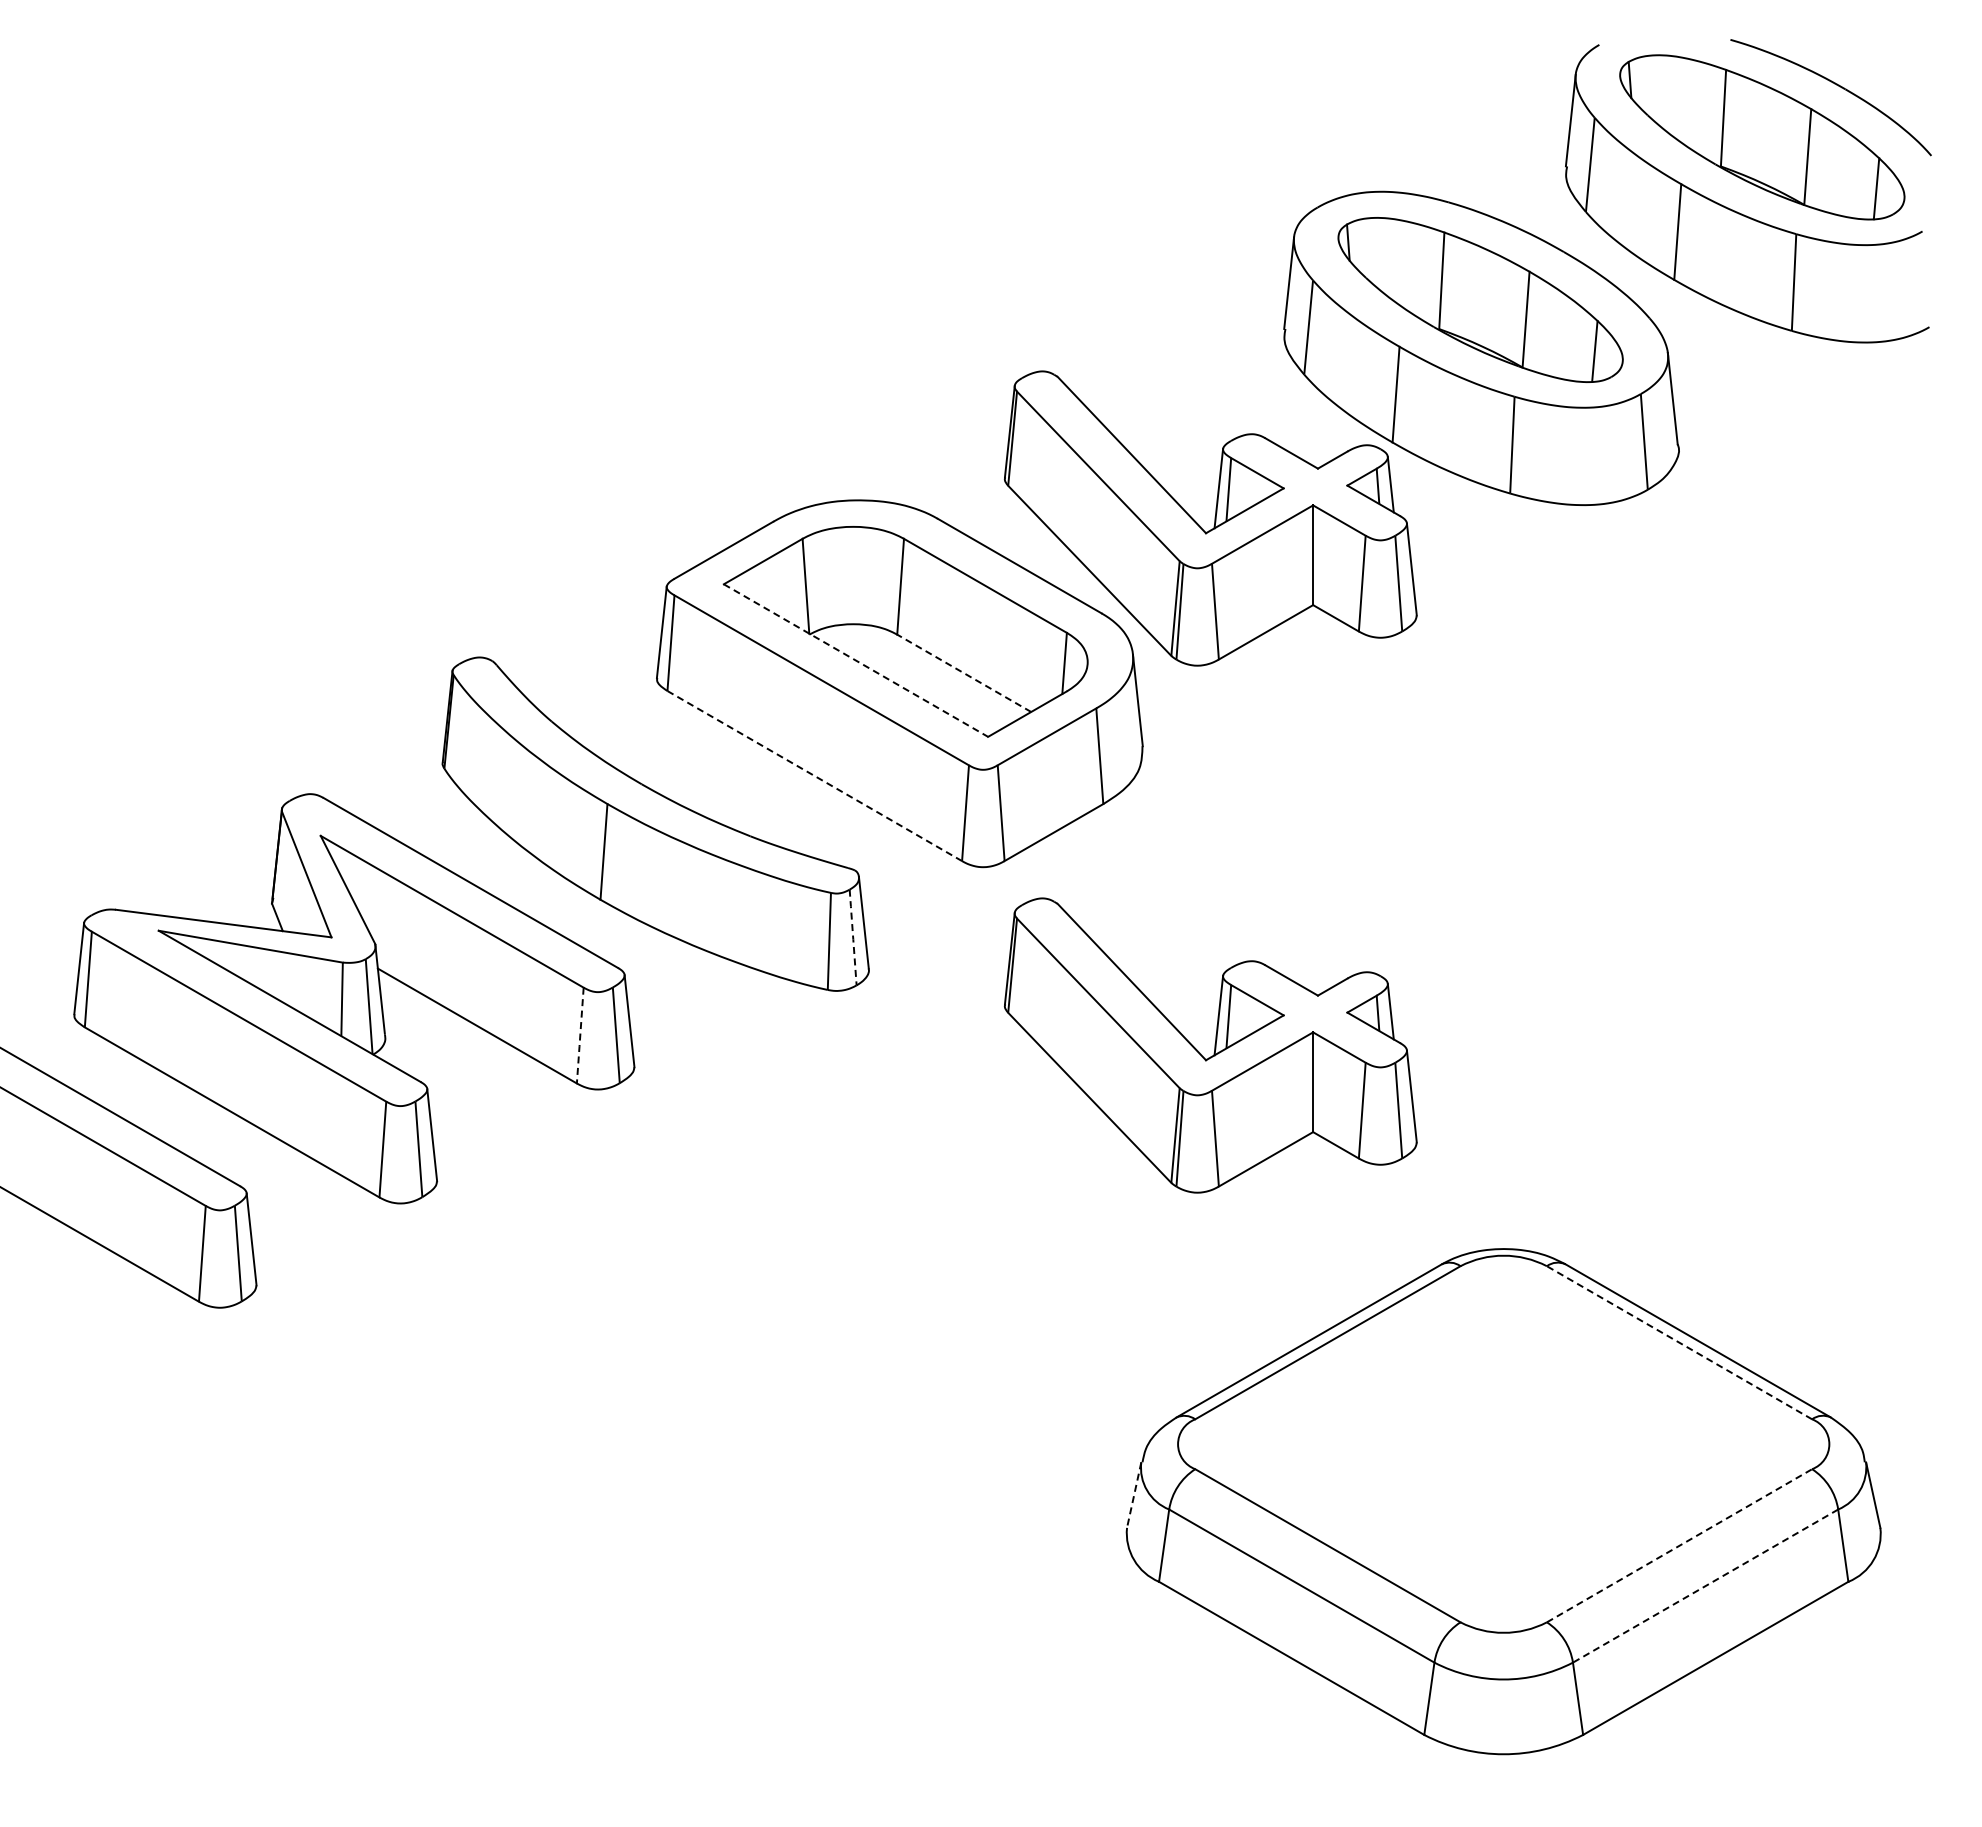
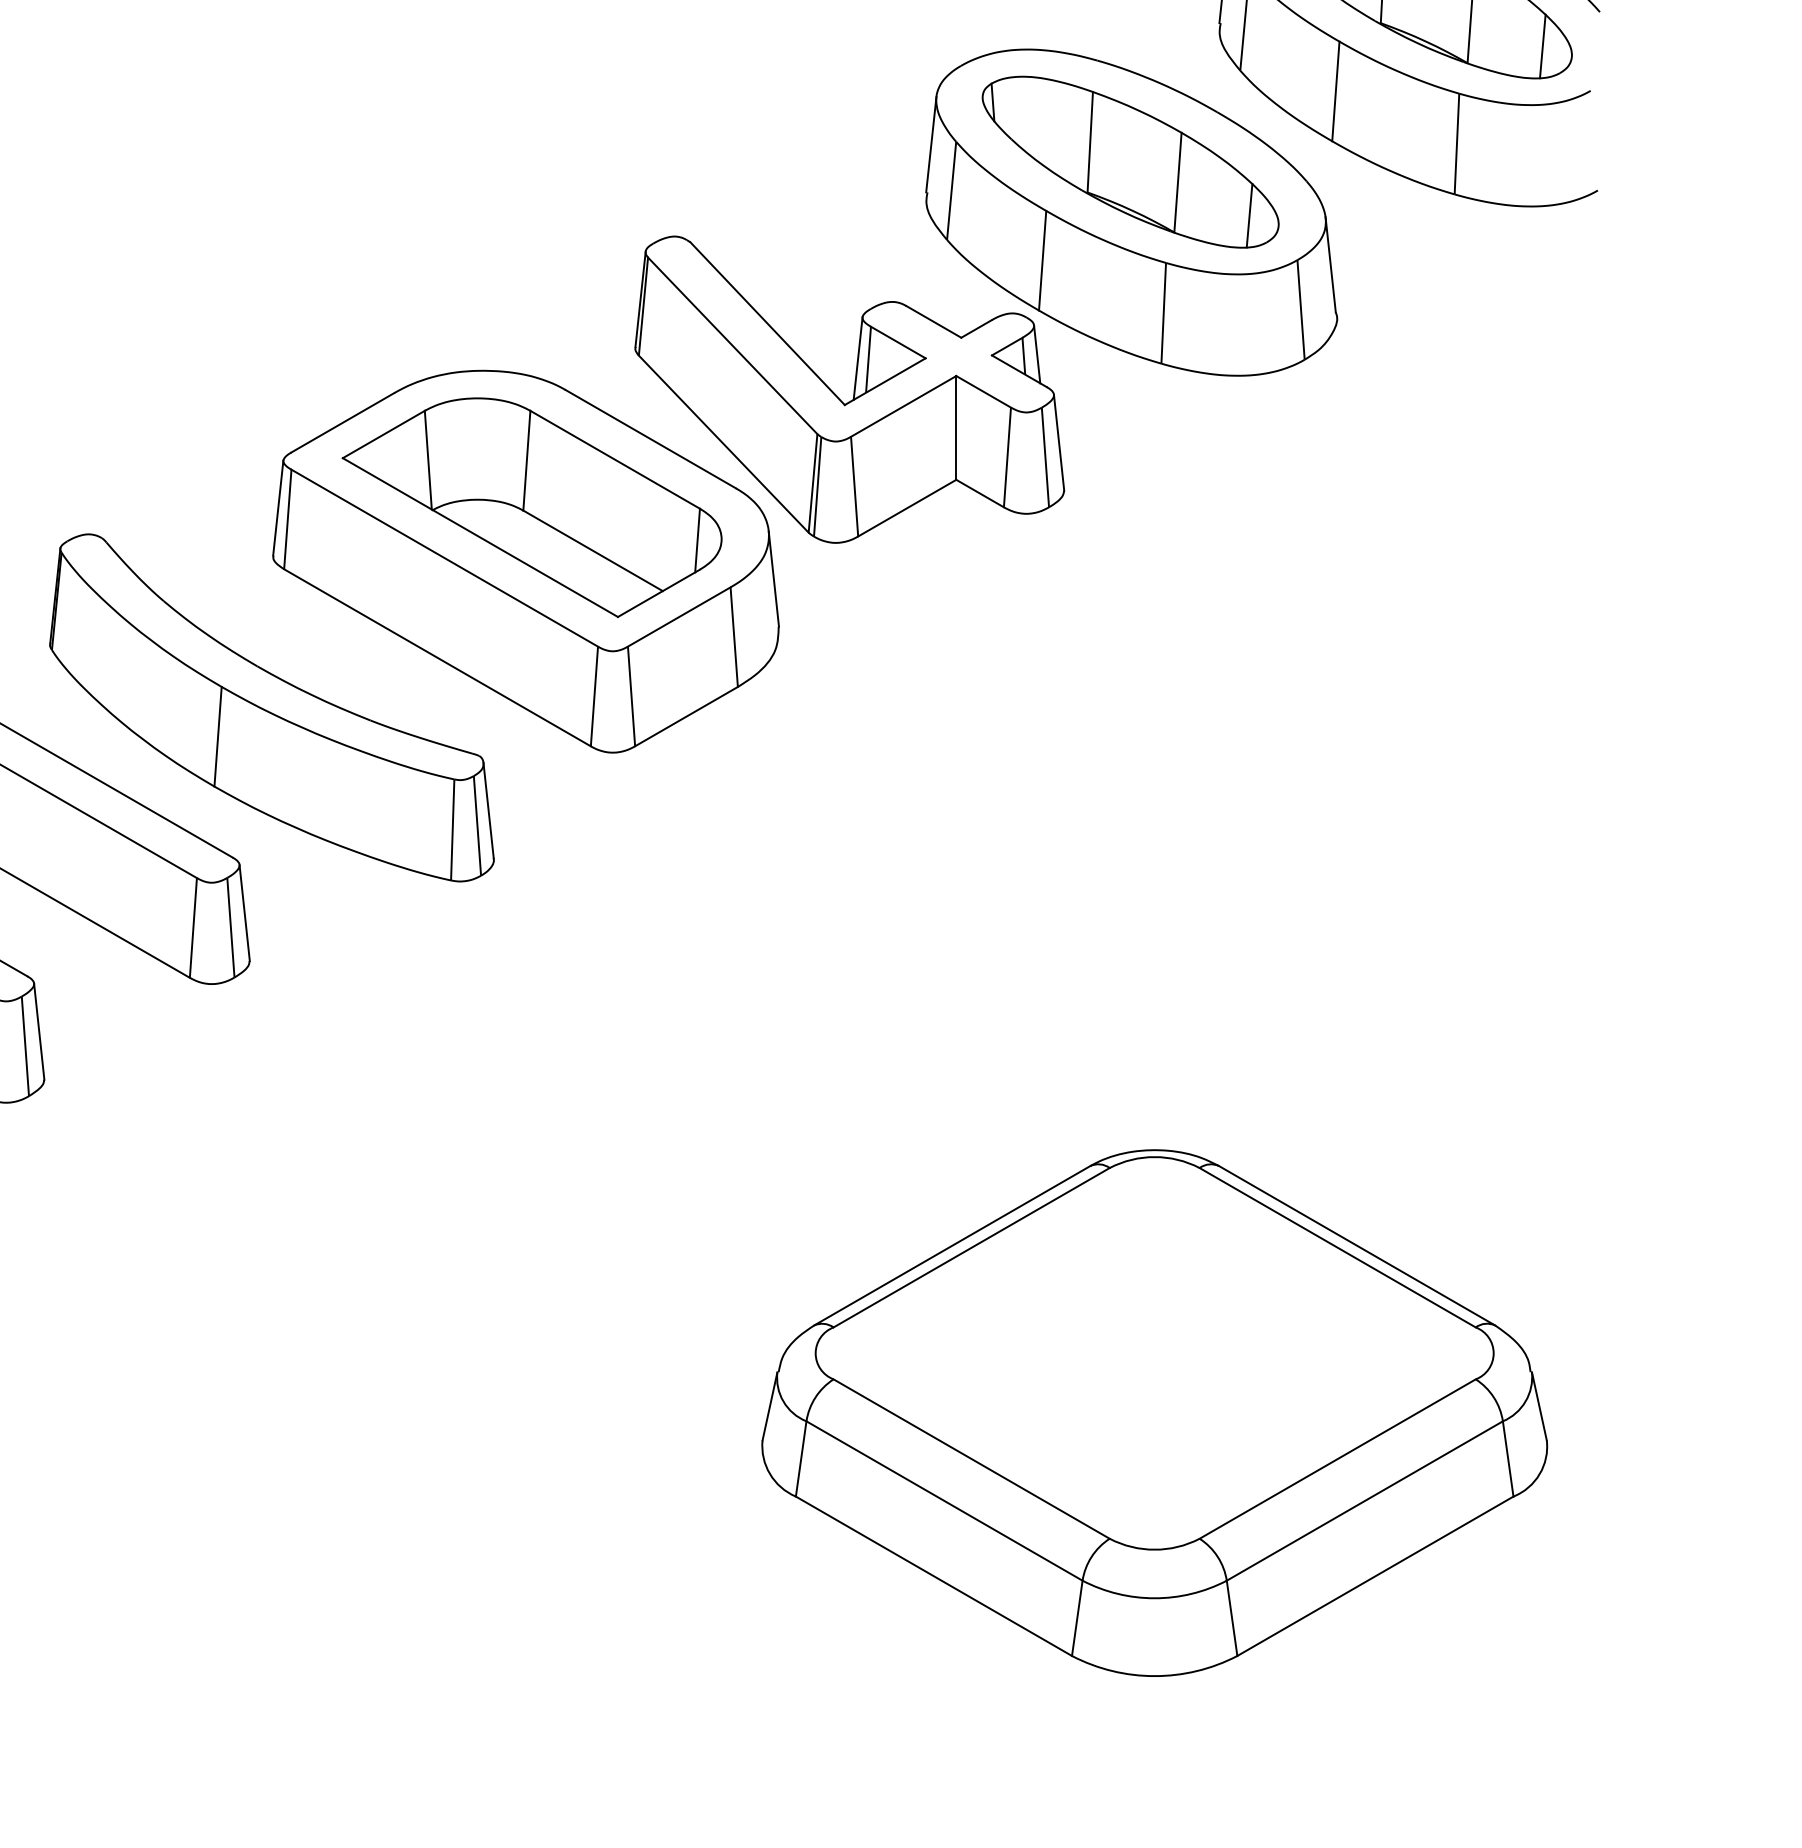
line: (855, 660) -> (479, 537), dashed -> solid
line: (963, 673) -> (592, 551), dashed -> solid
line: (814, 775) -> (437, 657), dashed -> solid
line: (853, 937) -> (477, 825), dashed -> solid
line: (580, 1036) -> (193, 928), dashed -> solid
part: (1210, 1045) -> (849, 938), removed
line: (1679, 1342) -> (1337, 1247), dashed -> solid
line: (1134, 1495) -> (770, 1406), dashed -> solid
line: (1679, 1545) -> (1337, 1458), dashed -> solid
line: (1705, 1586) -> (1364, 1501), dashed -> solid

